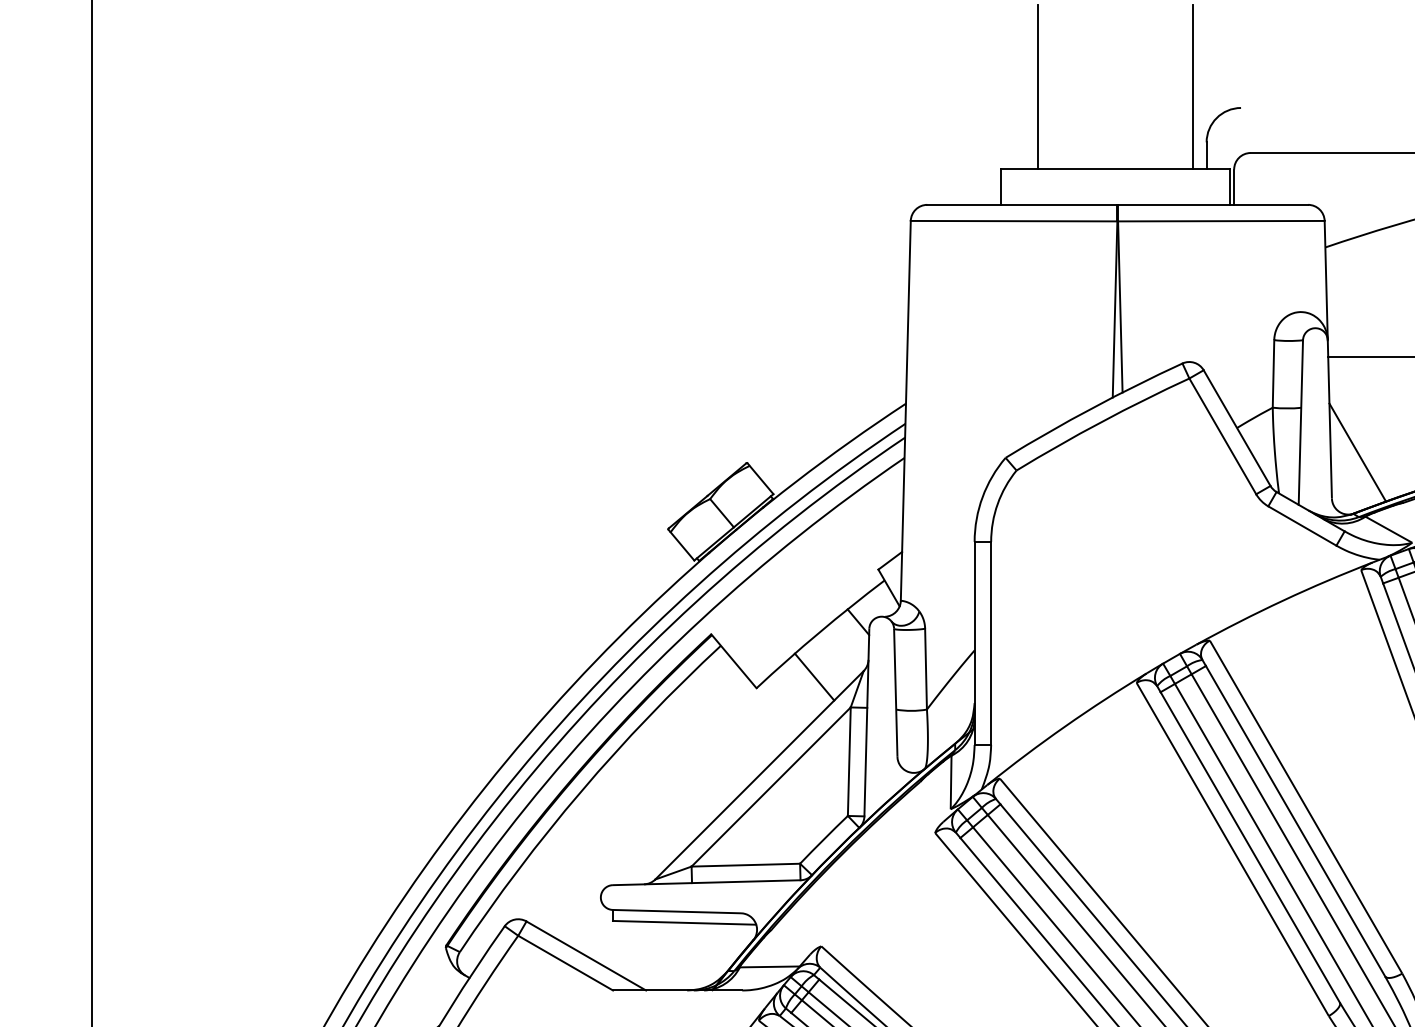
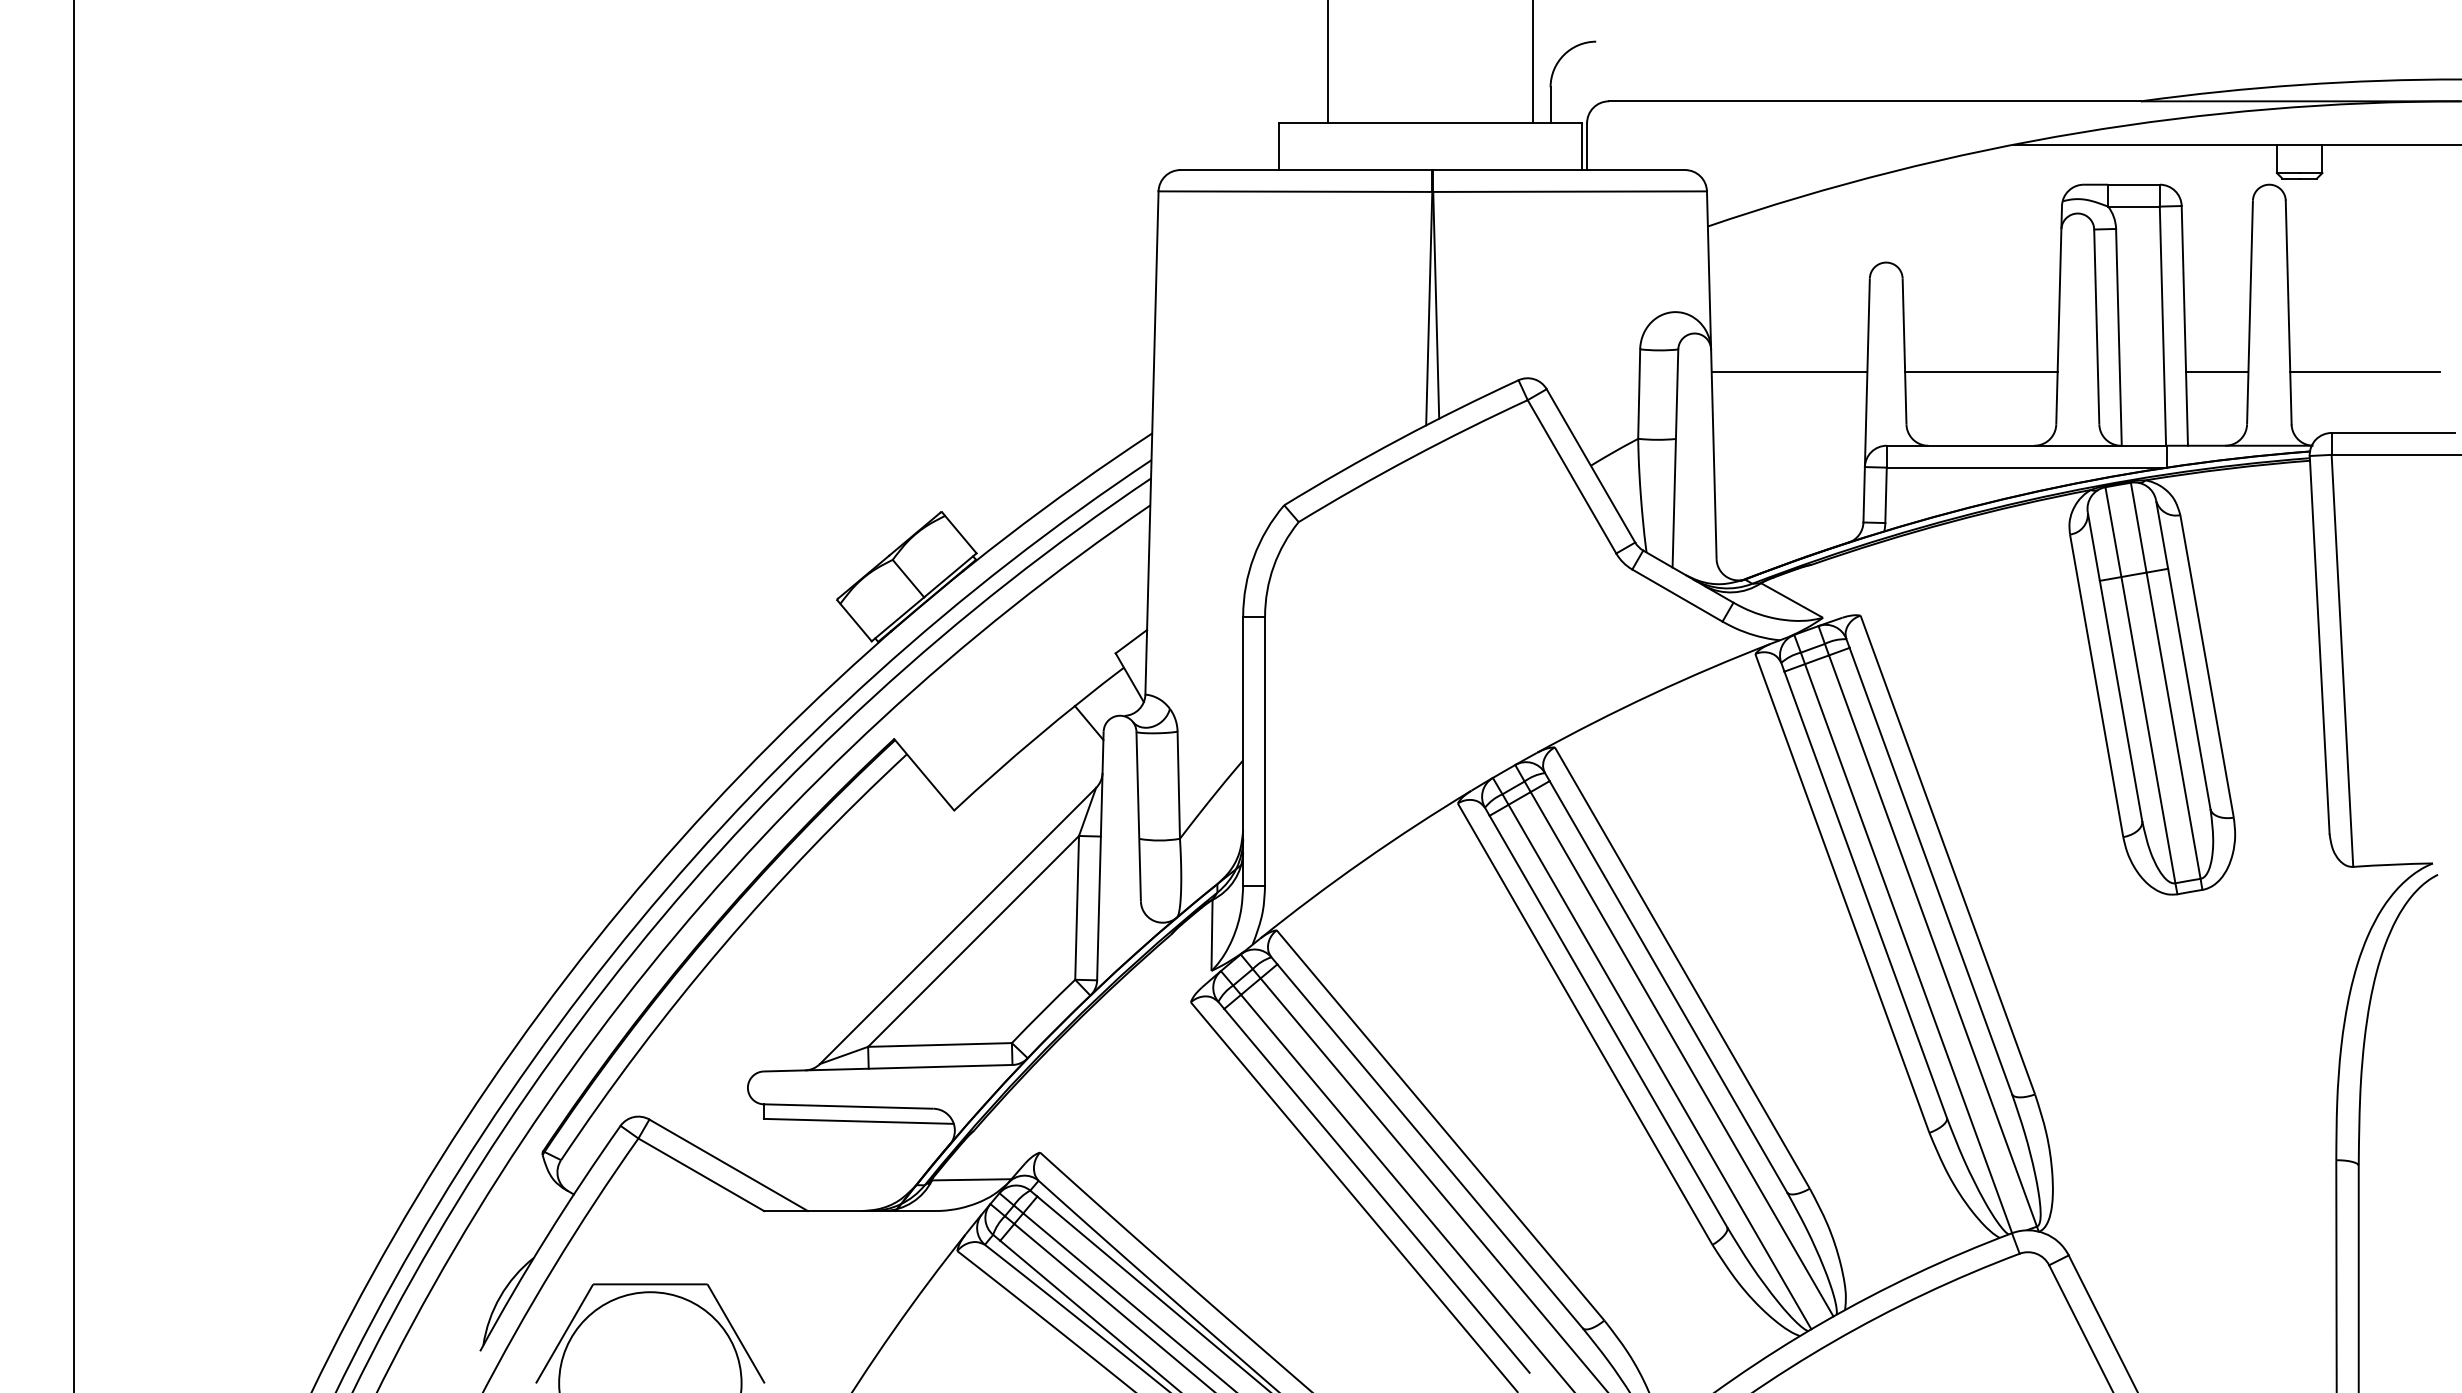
line: (1357, 452) -> (1750, 498), removed
line: (814, 676) -> (1031, 795), removed

